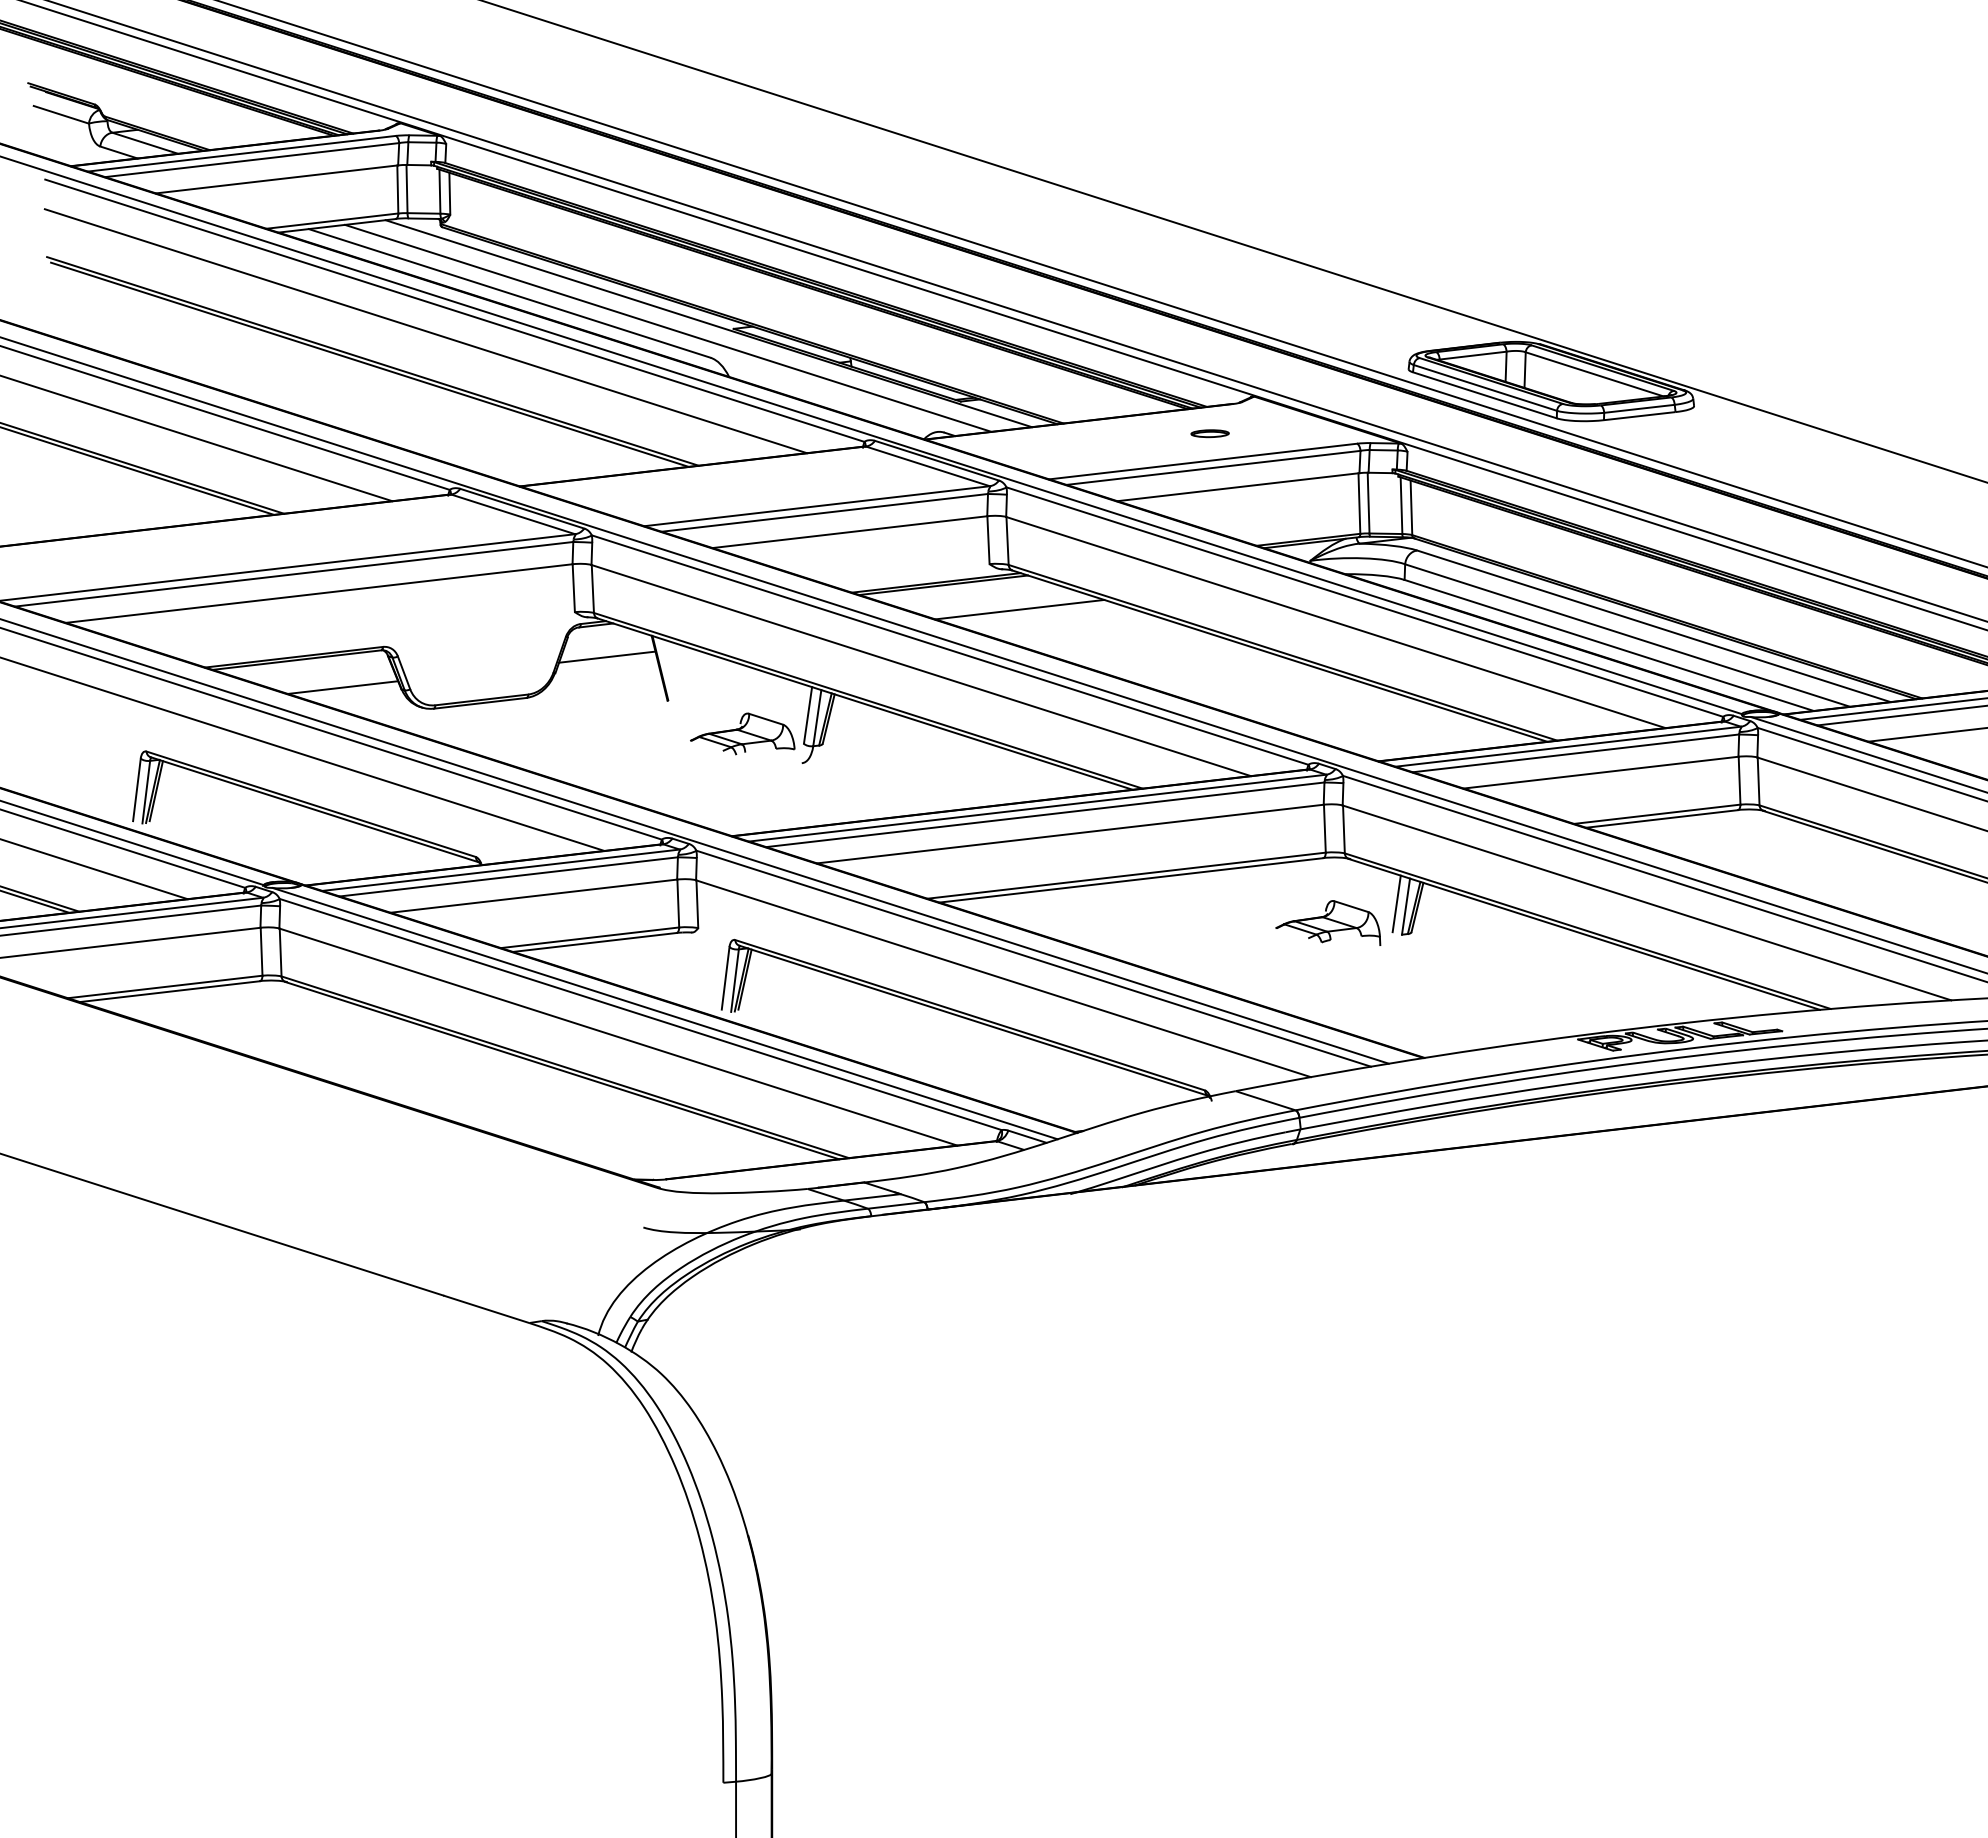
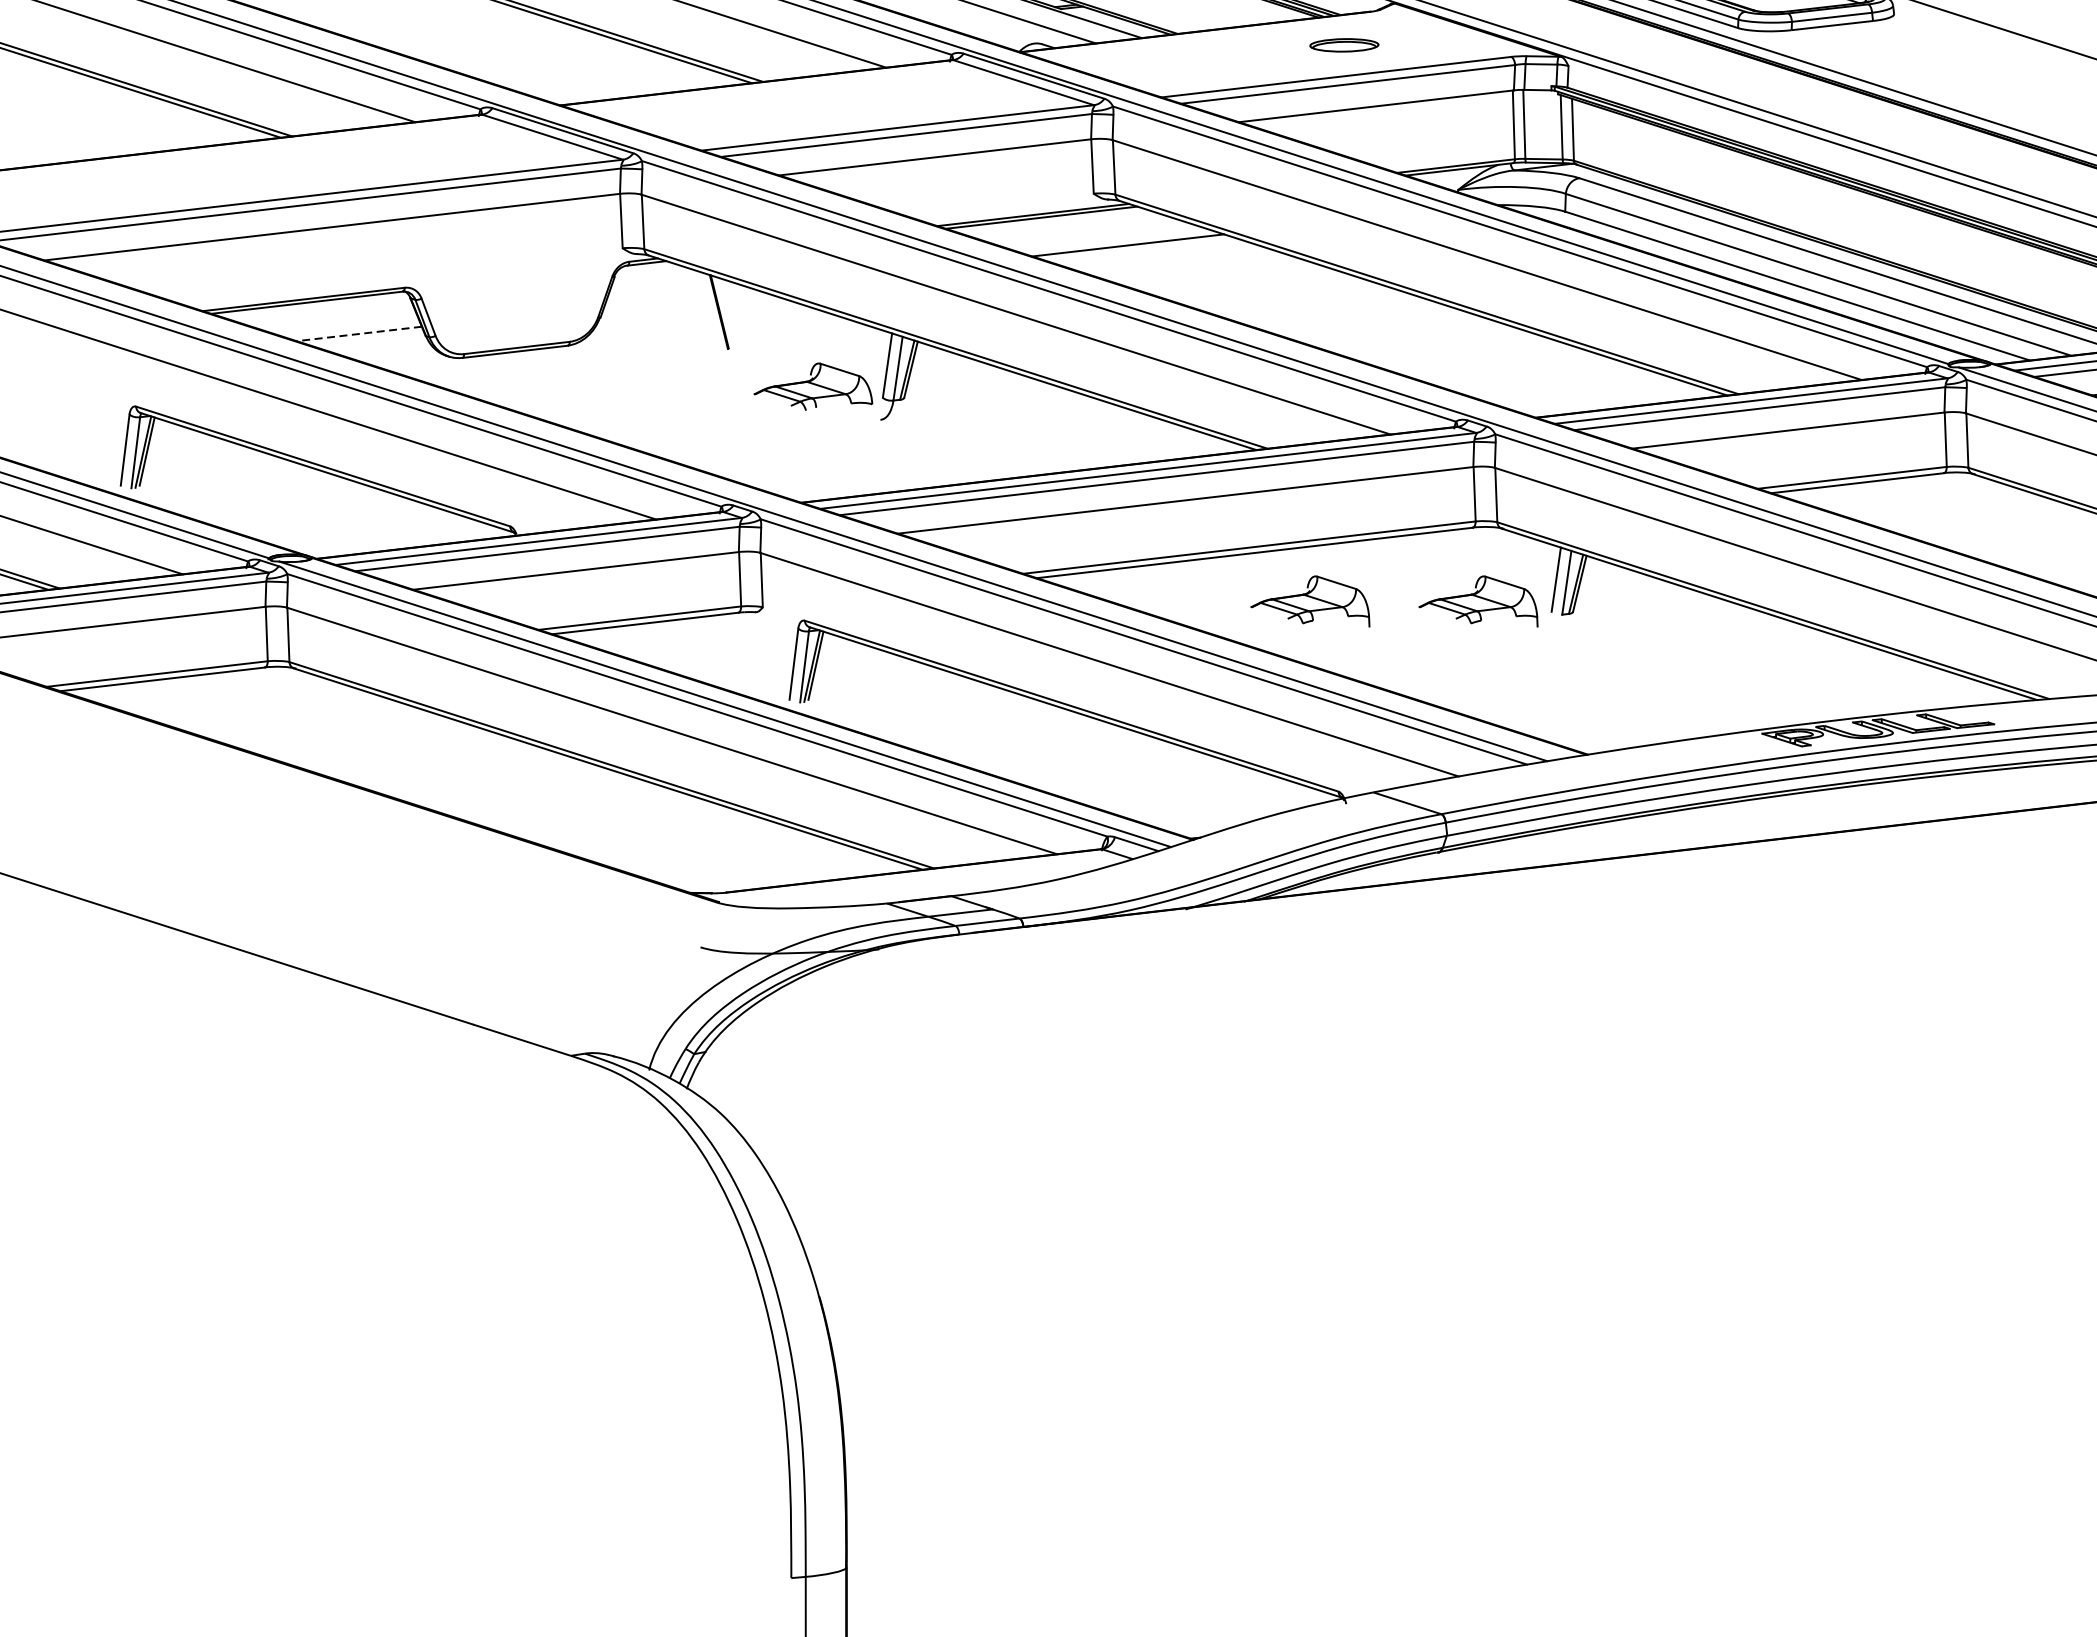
part: (1209, 433) -> (1343, 45), size x1.6
line: (607, 656) -> (659, 298), removed
line: (342, 687) -> (358, 333), solid -> dashed
part: (1180, 922) -> (1310, 600), added

